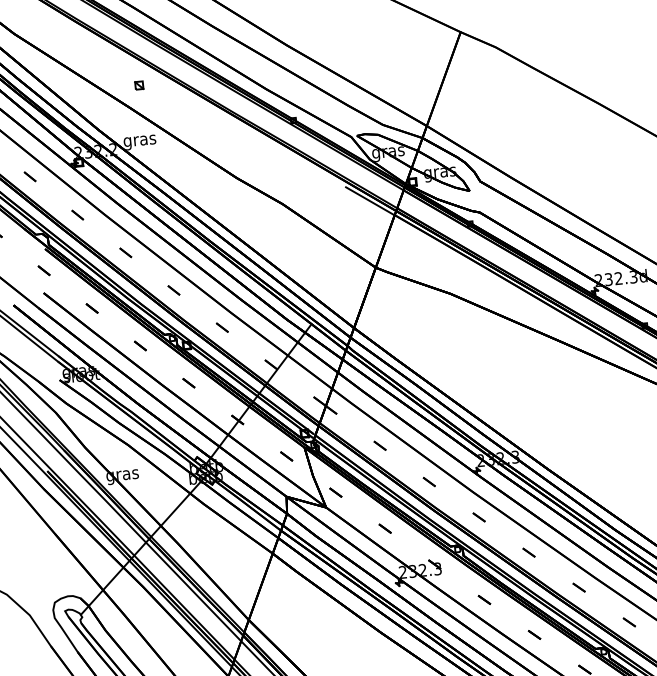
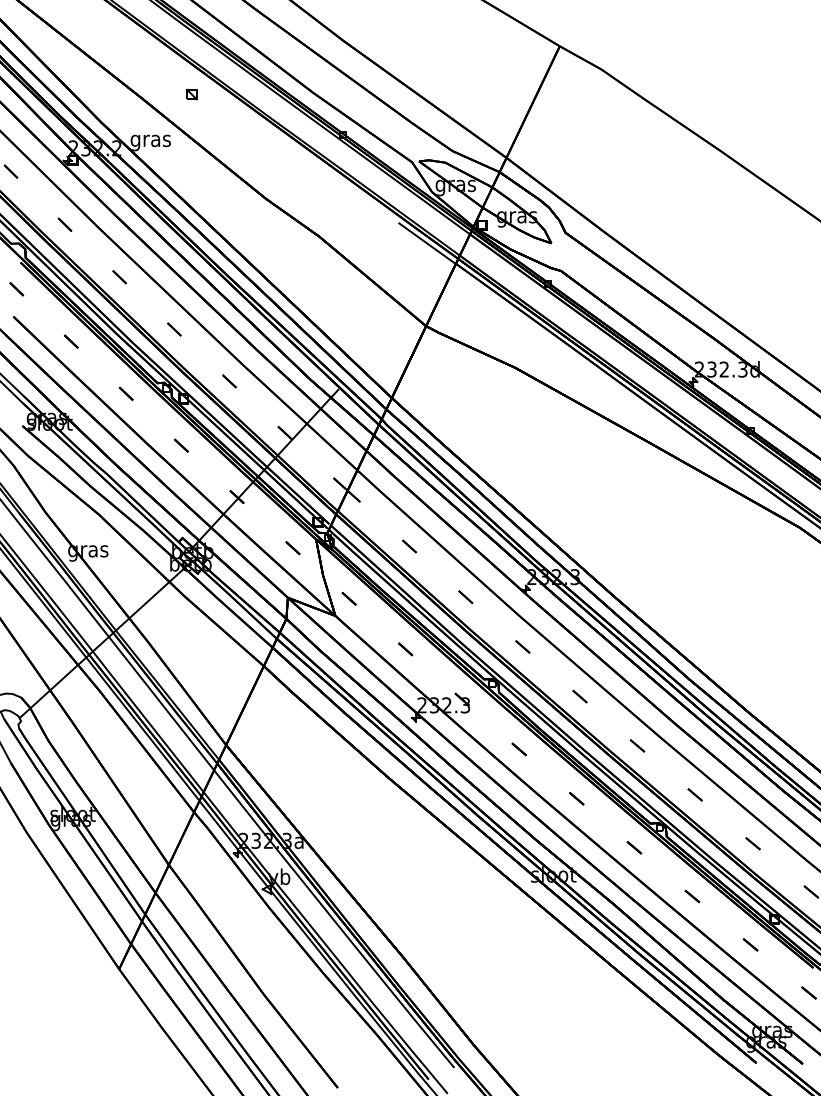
part: (138, 85) -> (191, 94), moved

